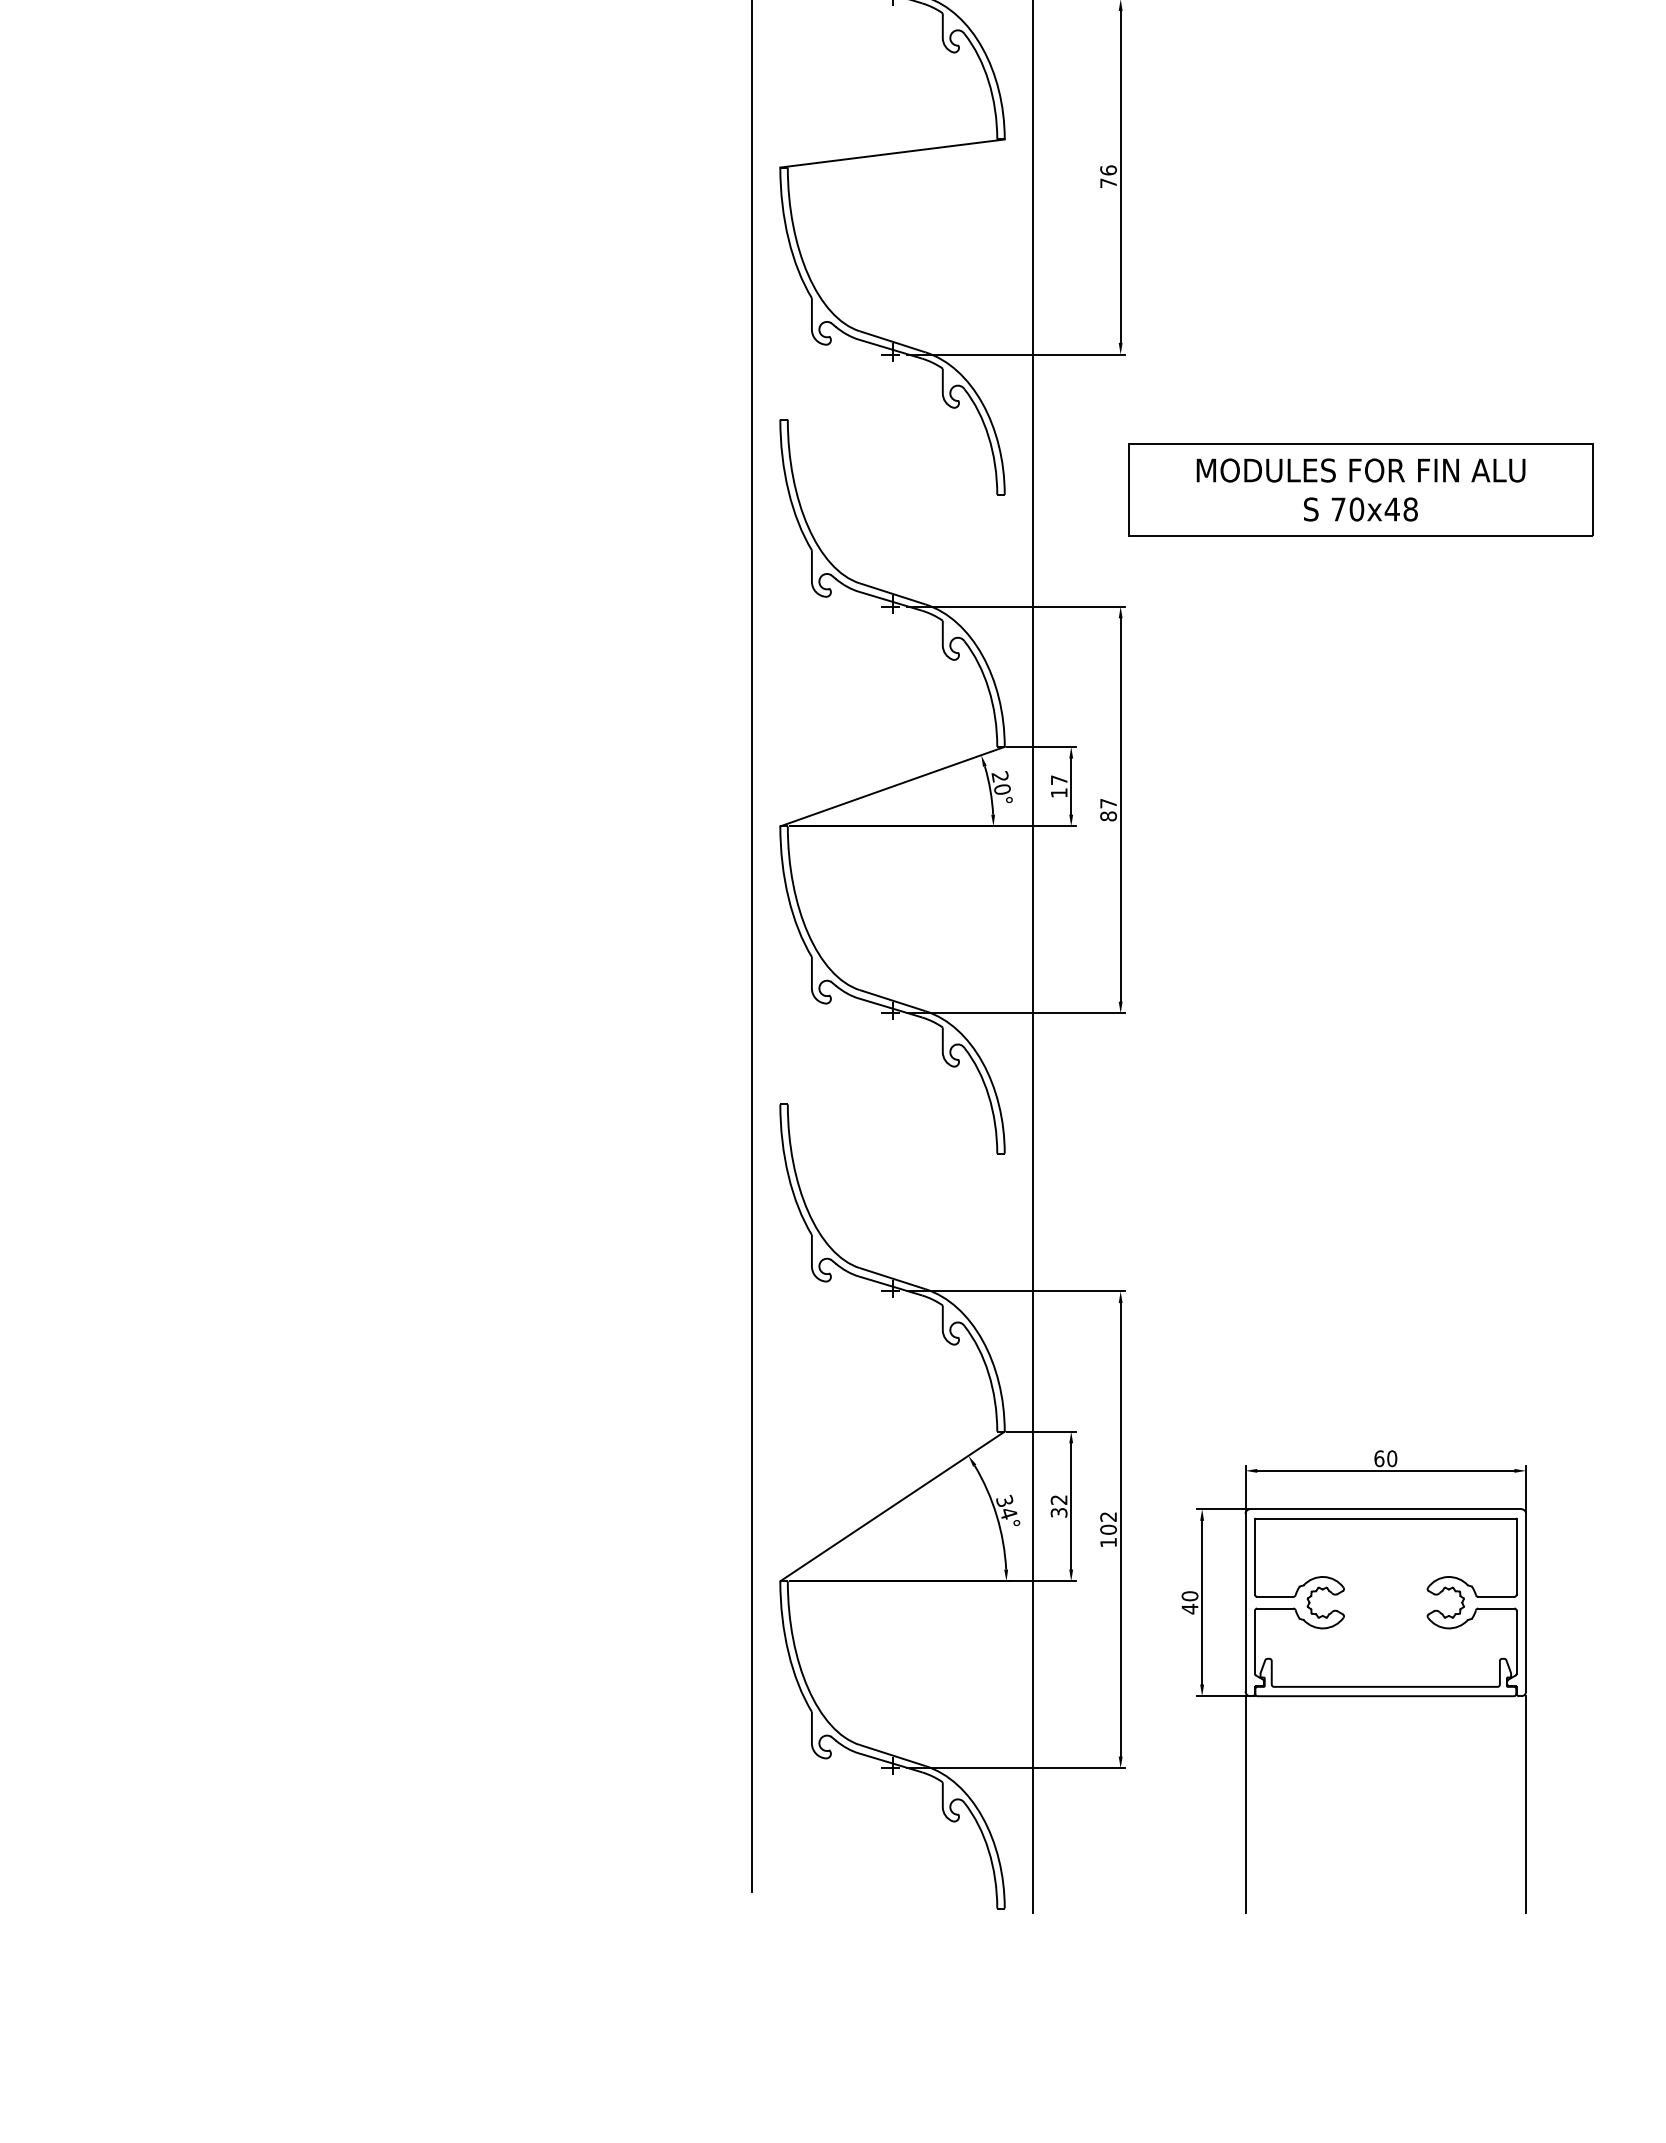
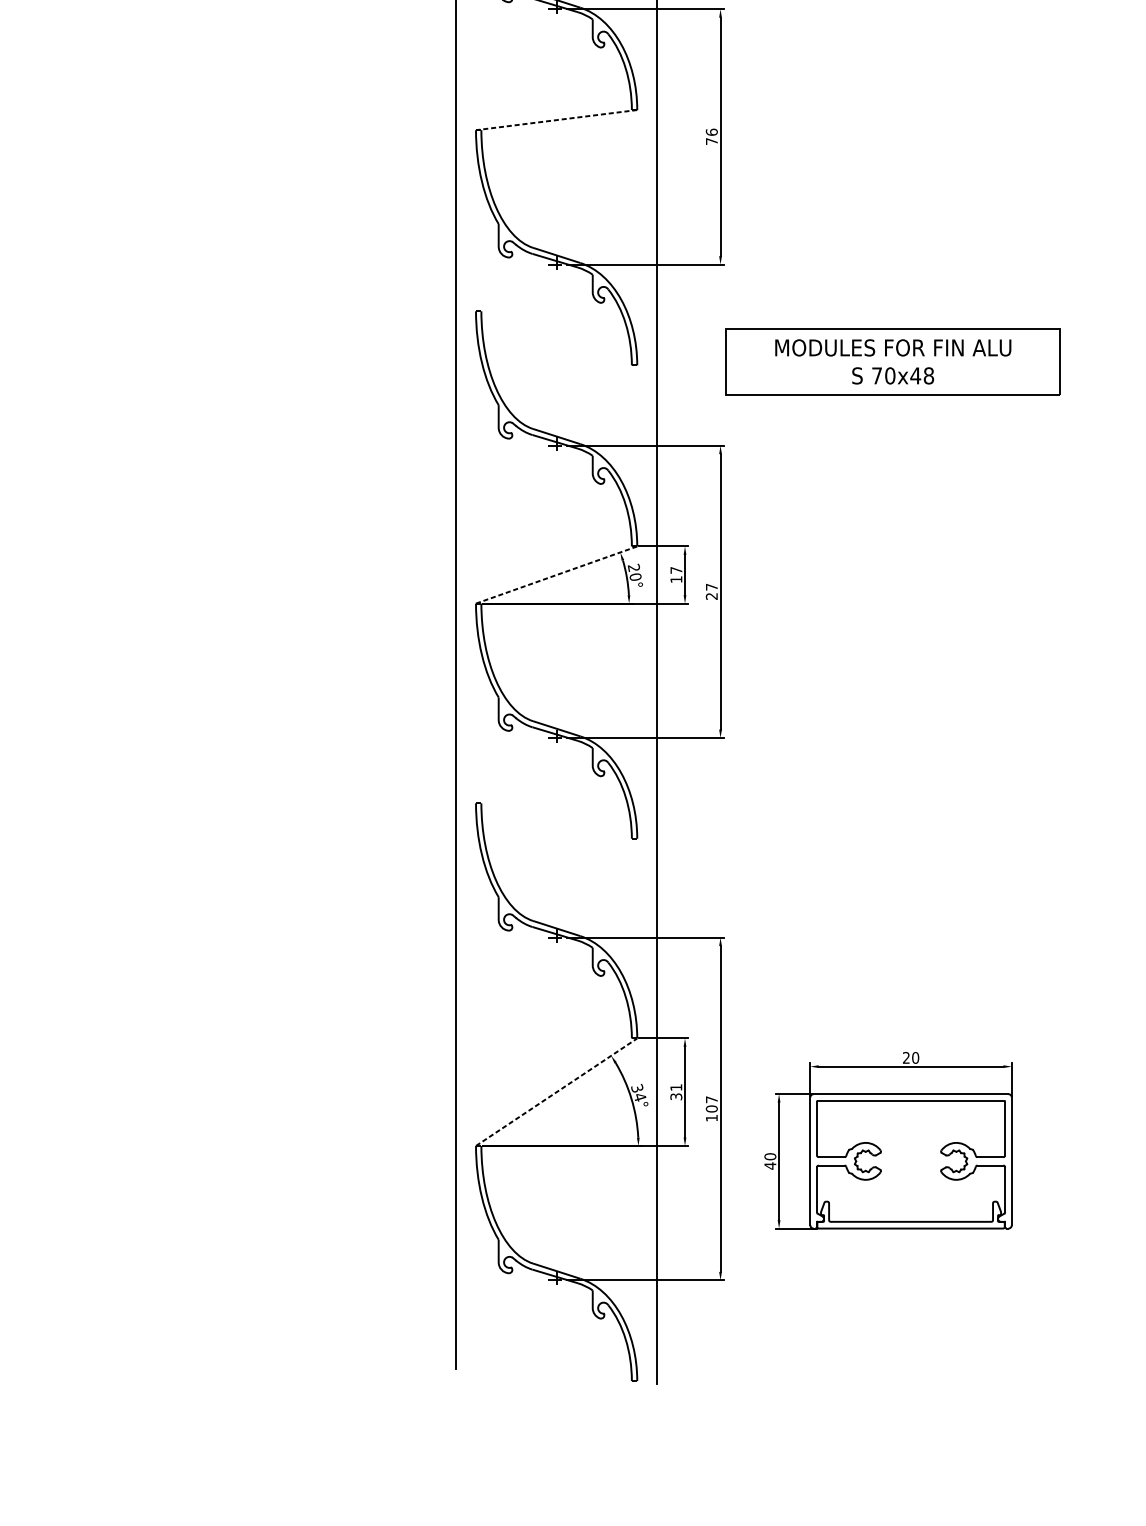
line: (892, 153) -> (556, 120), solid -> dashed
line: (893, 786) -> (557, 574), solid -> dashed
text: (1108, 816) -> (711, 596), 87 -> 27
text: (1379, 1458) -> (906, 1057), 60 -> 20
text: (1058, 1499) -> (675, 1087), 32 -> 31
line: (892, 1506) -> (556, 1092), solid -> dashed
text: (1108, 1516) -> (711, 1099), 102 -> 107
line: (1245, 1804) -> (810, 1306), removed
line: (1526, 1804) -> (1012, 1306), removed

